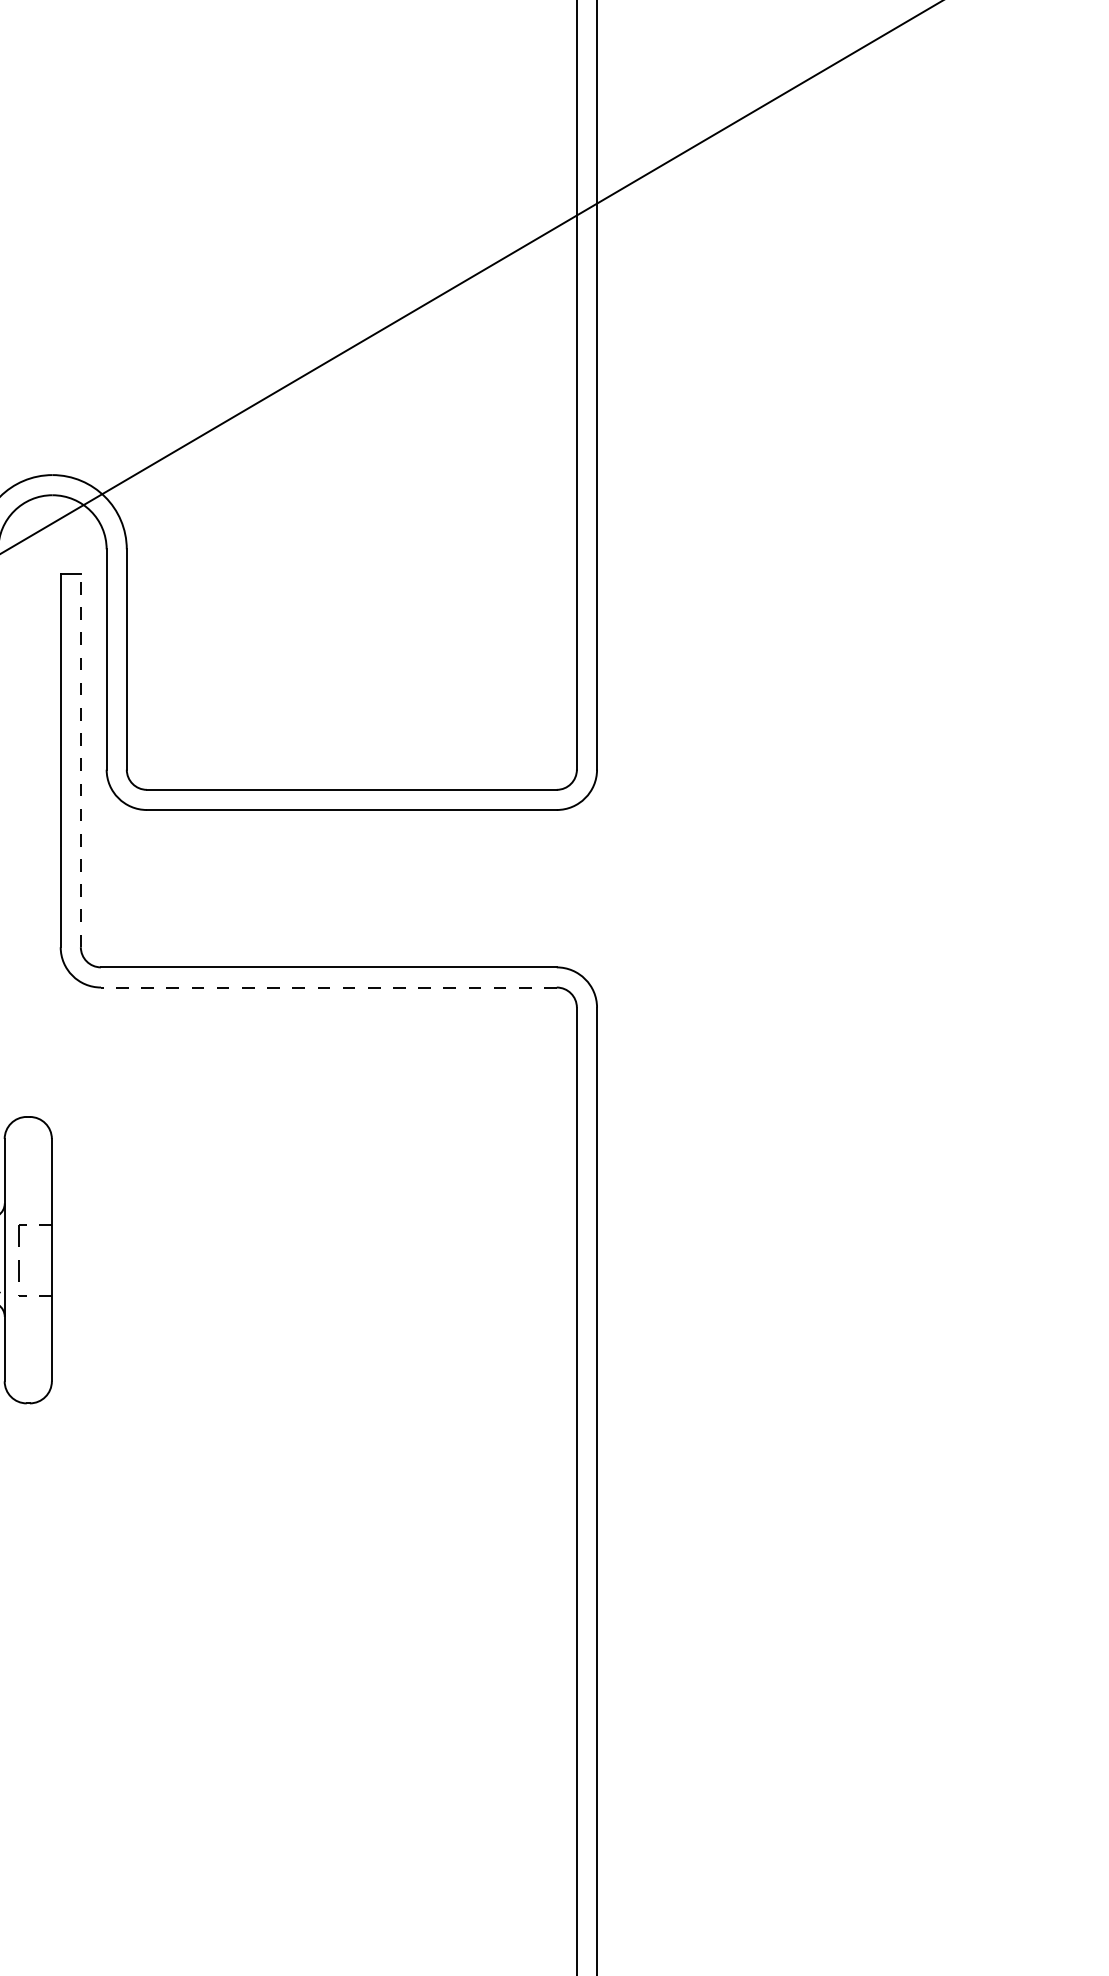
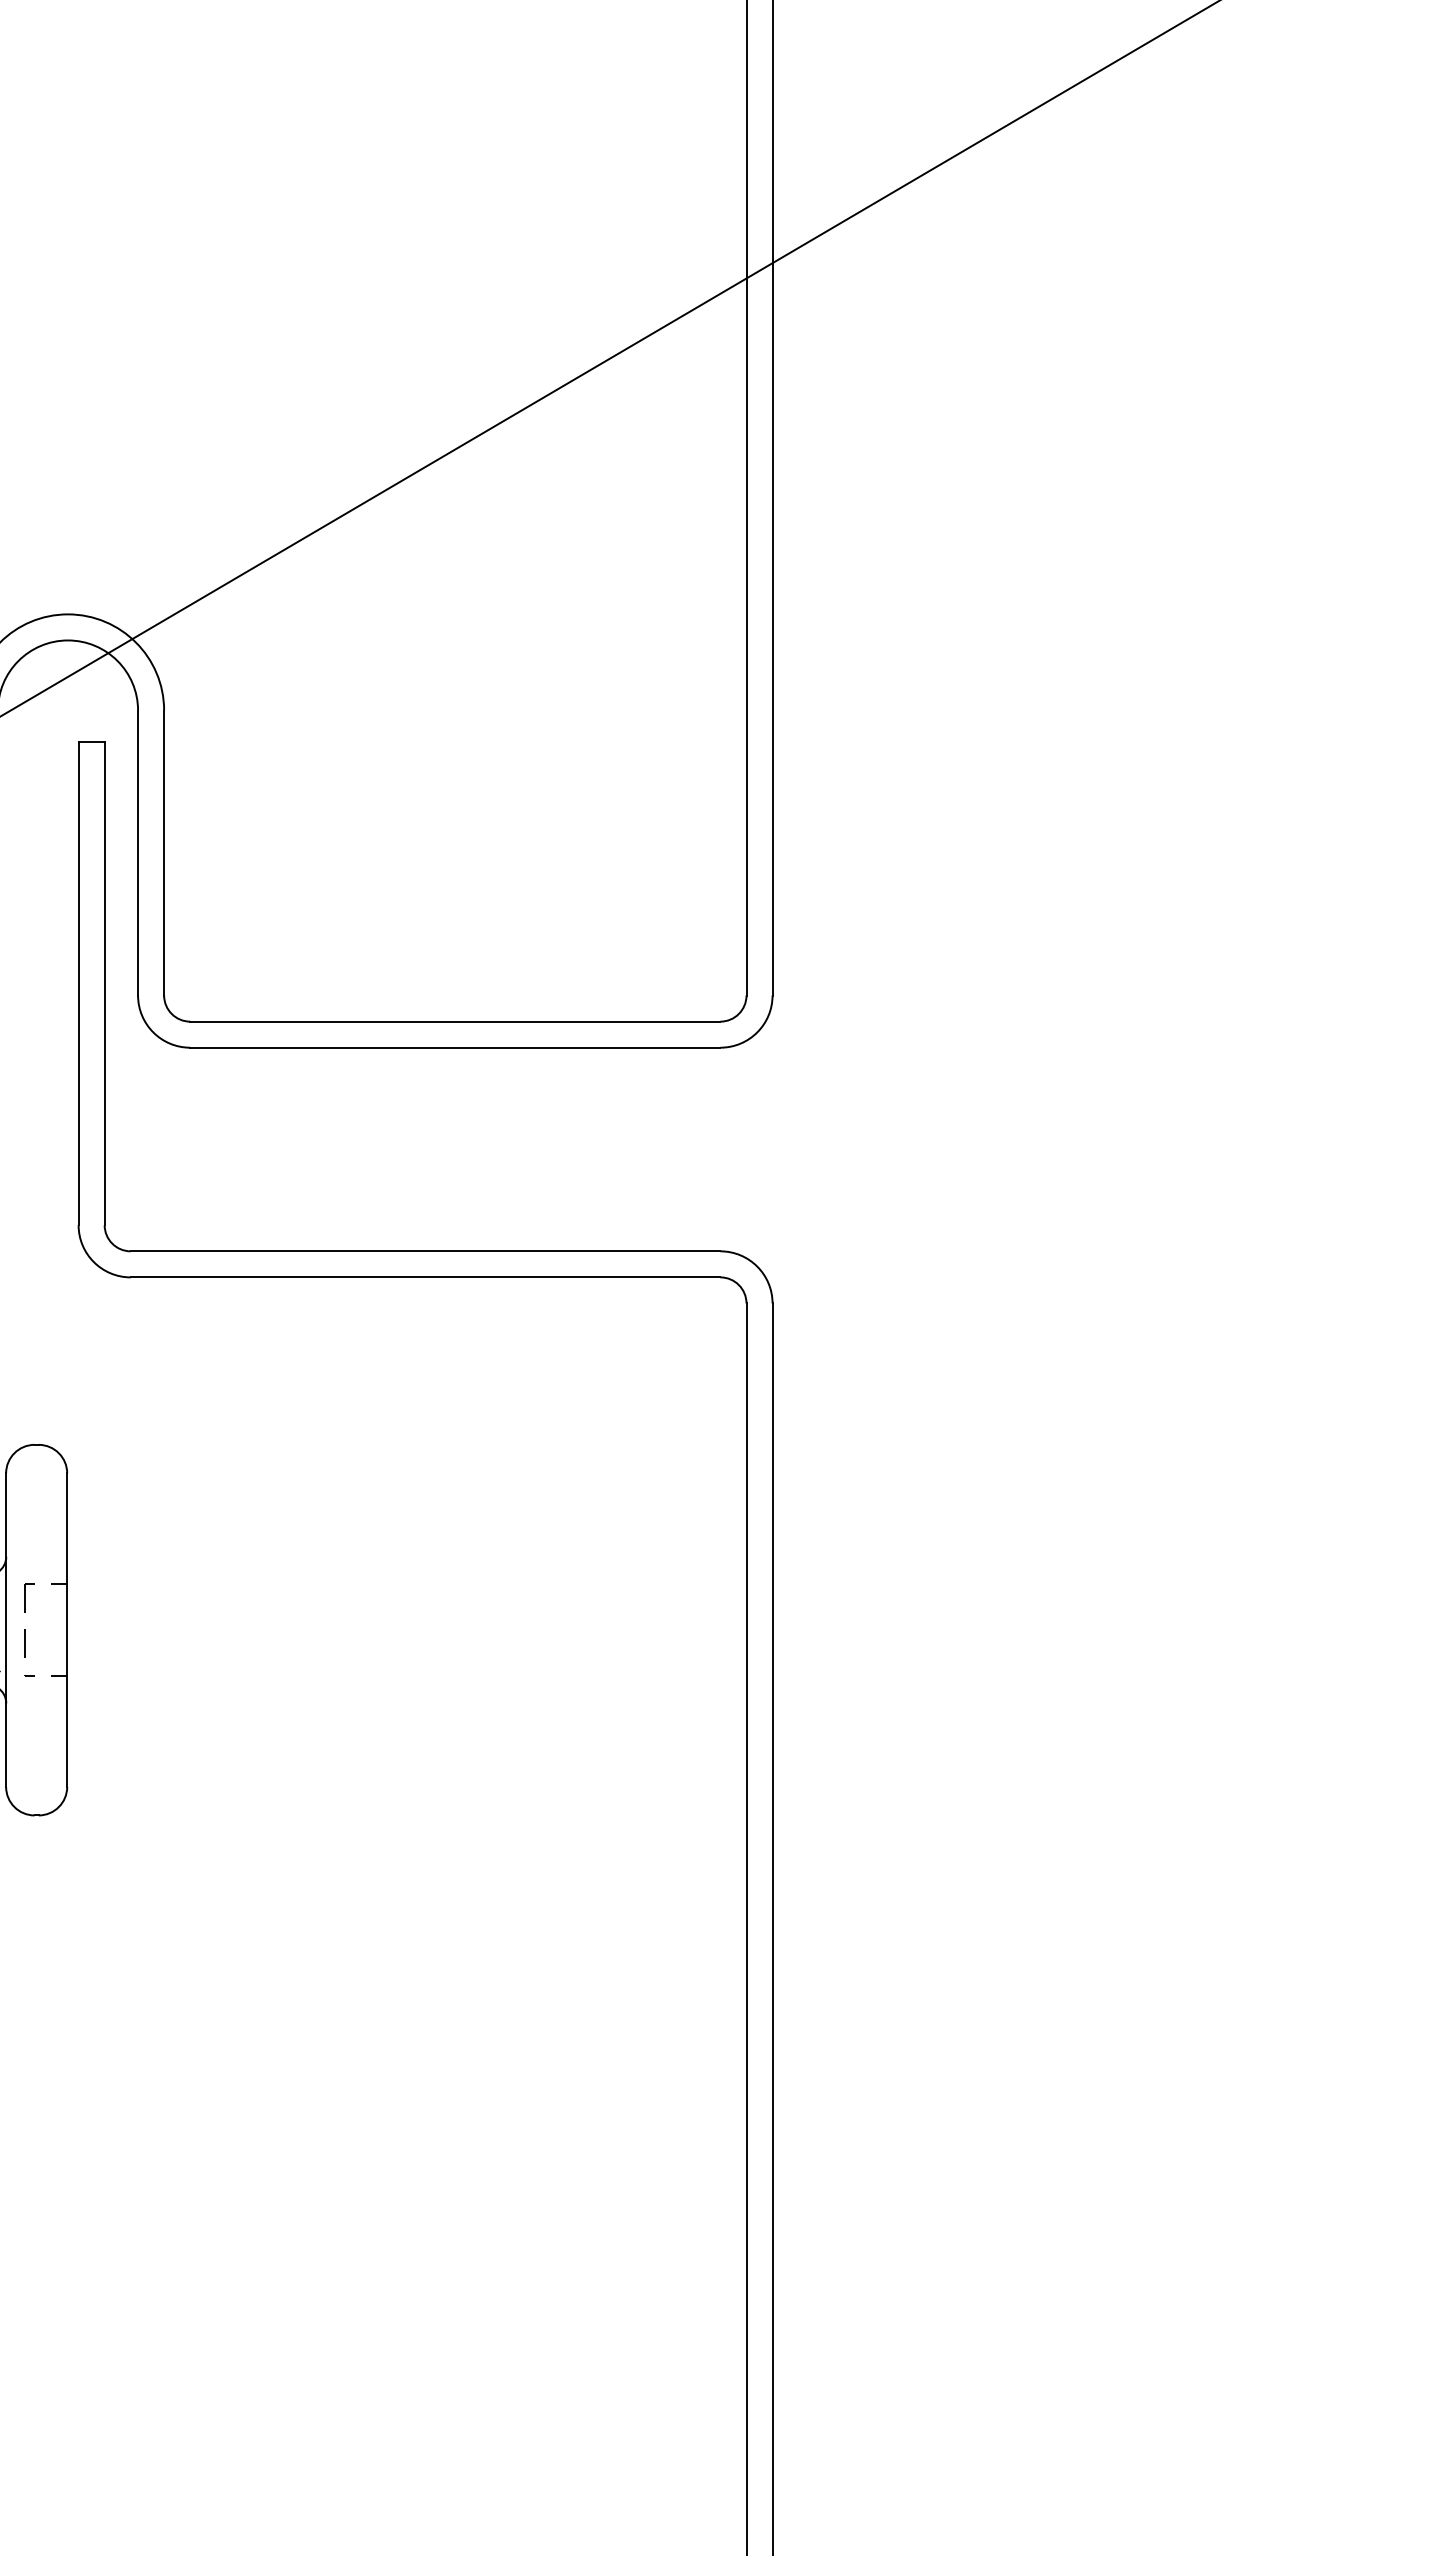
line: (80, 760) -> (104, 983), dashed -> solid
line: (328, 987) -> (425, 1277), dashed -> solid

